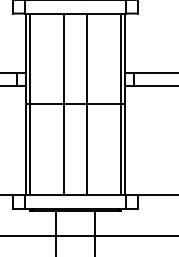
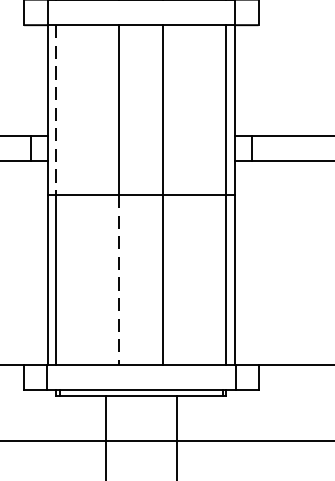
line: (30, 59) -> (56, 111), solid -> dashed
line: (63, 150) -> (118, 281), solid -> dashed

